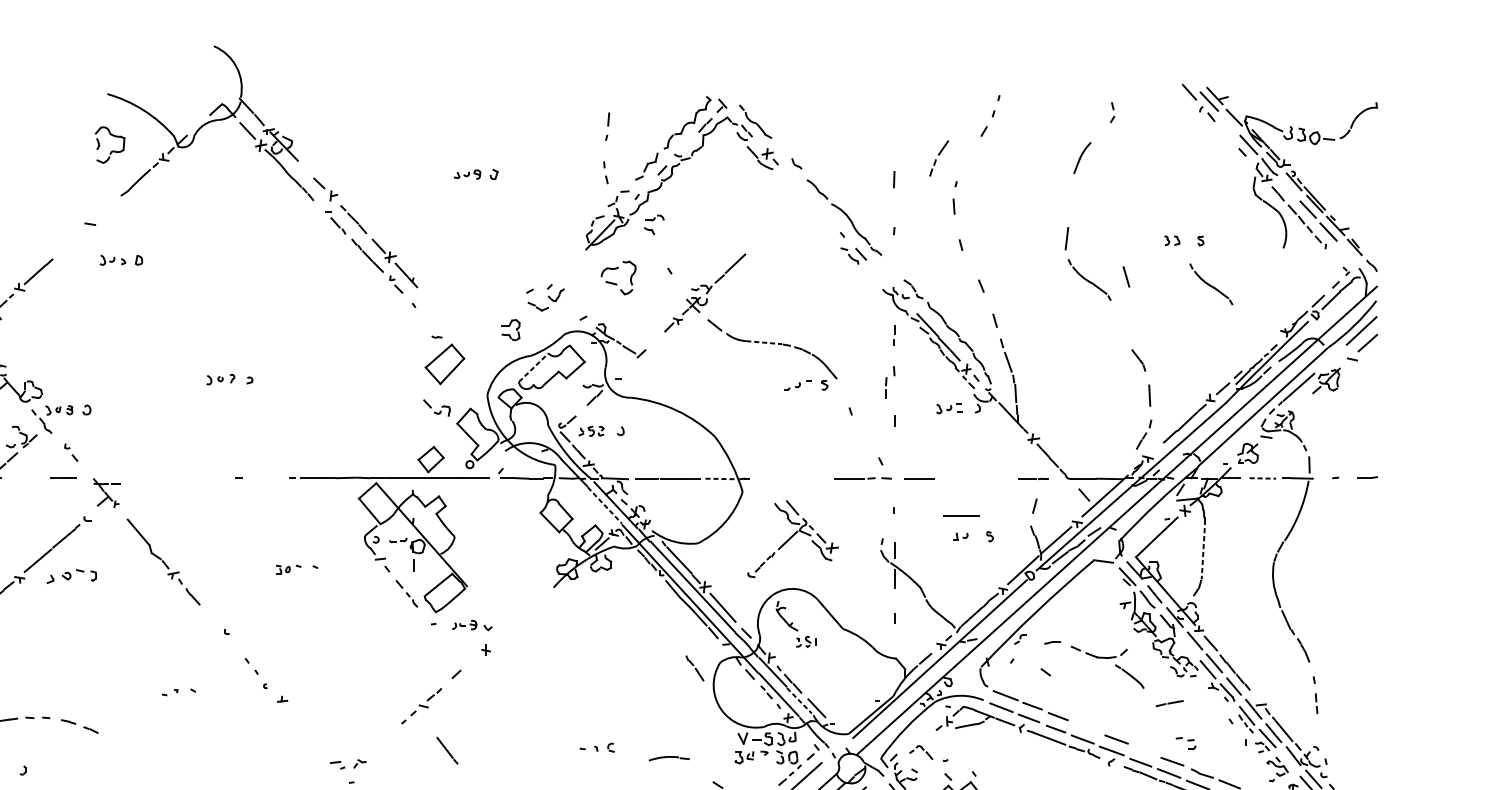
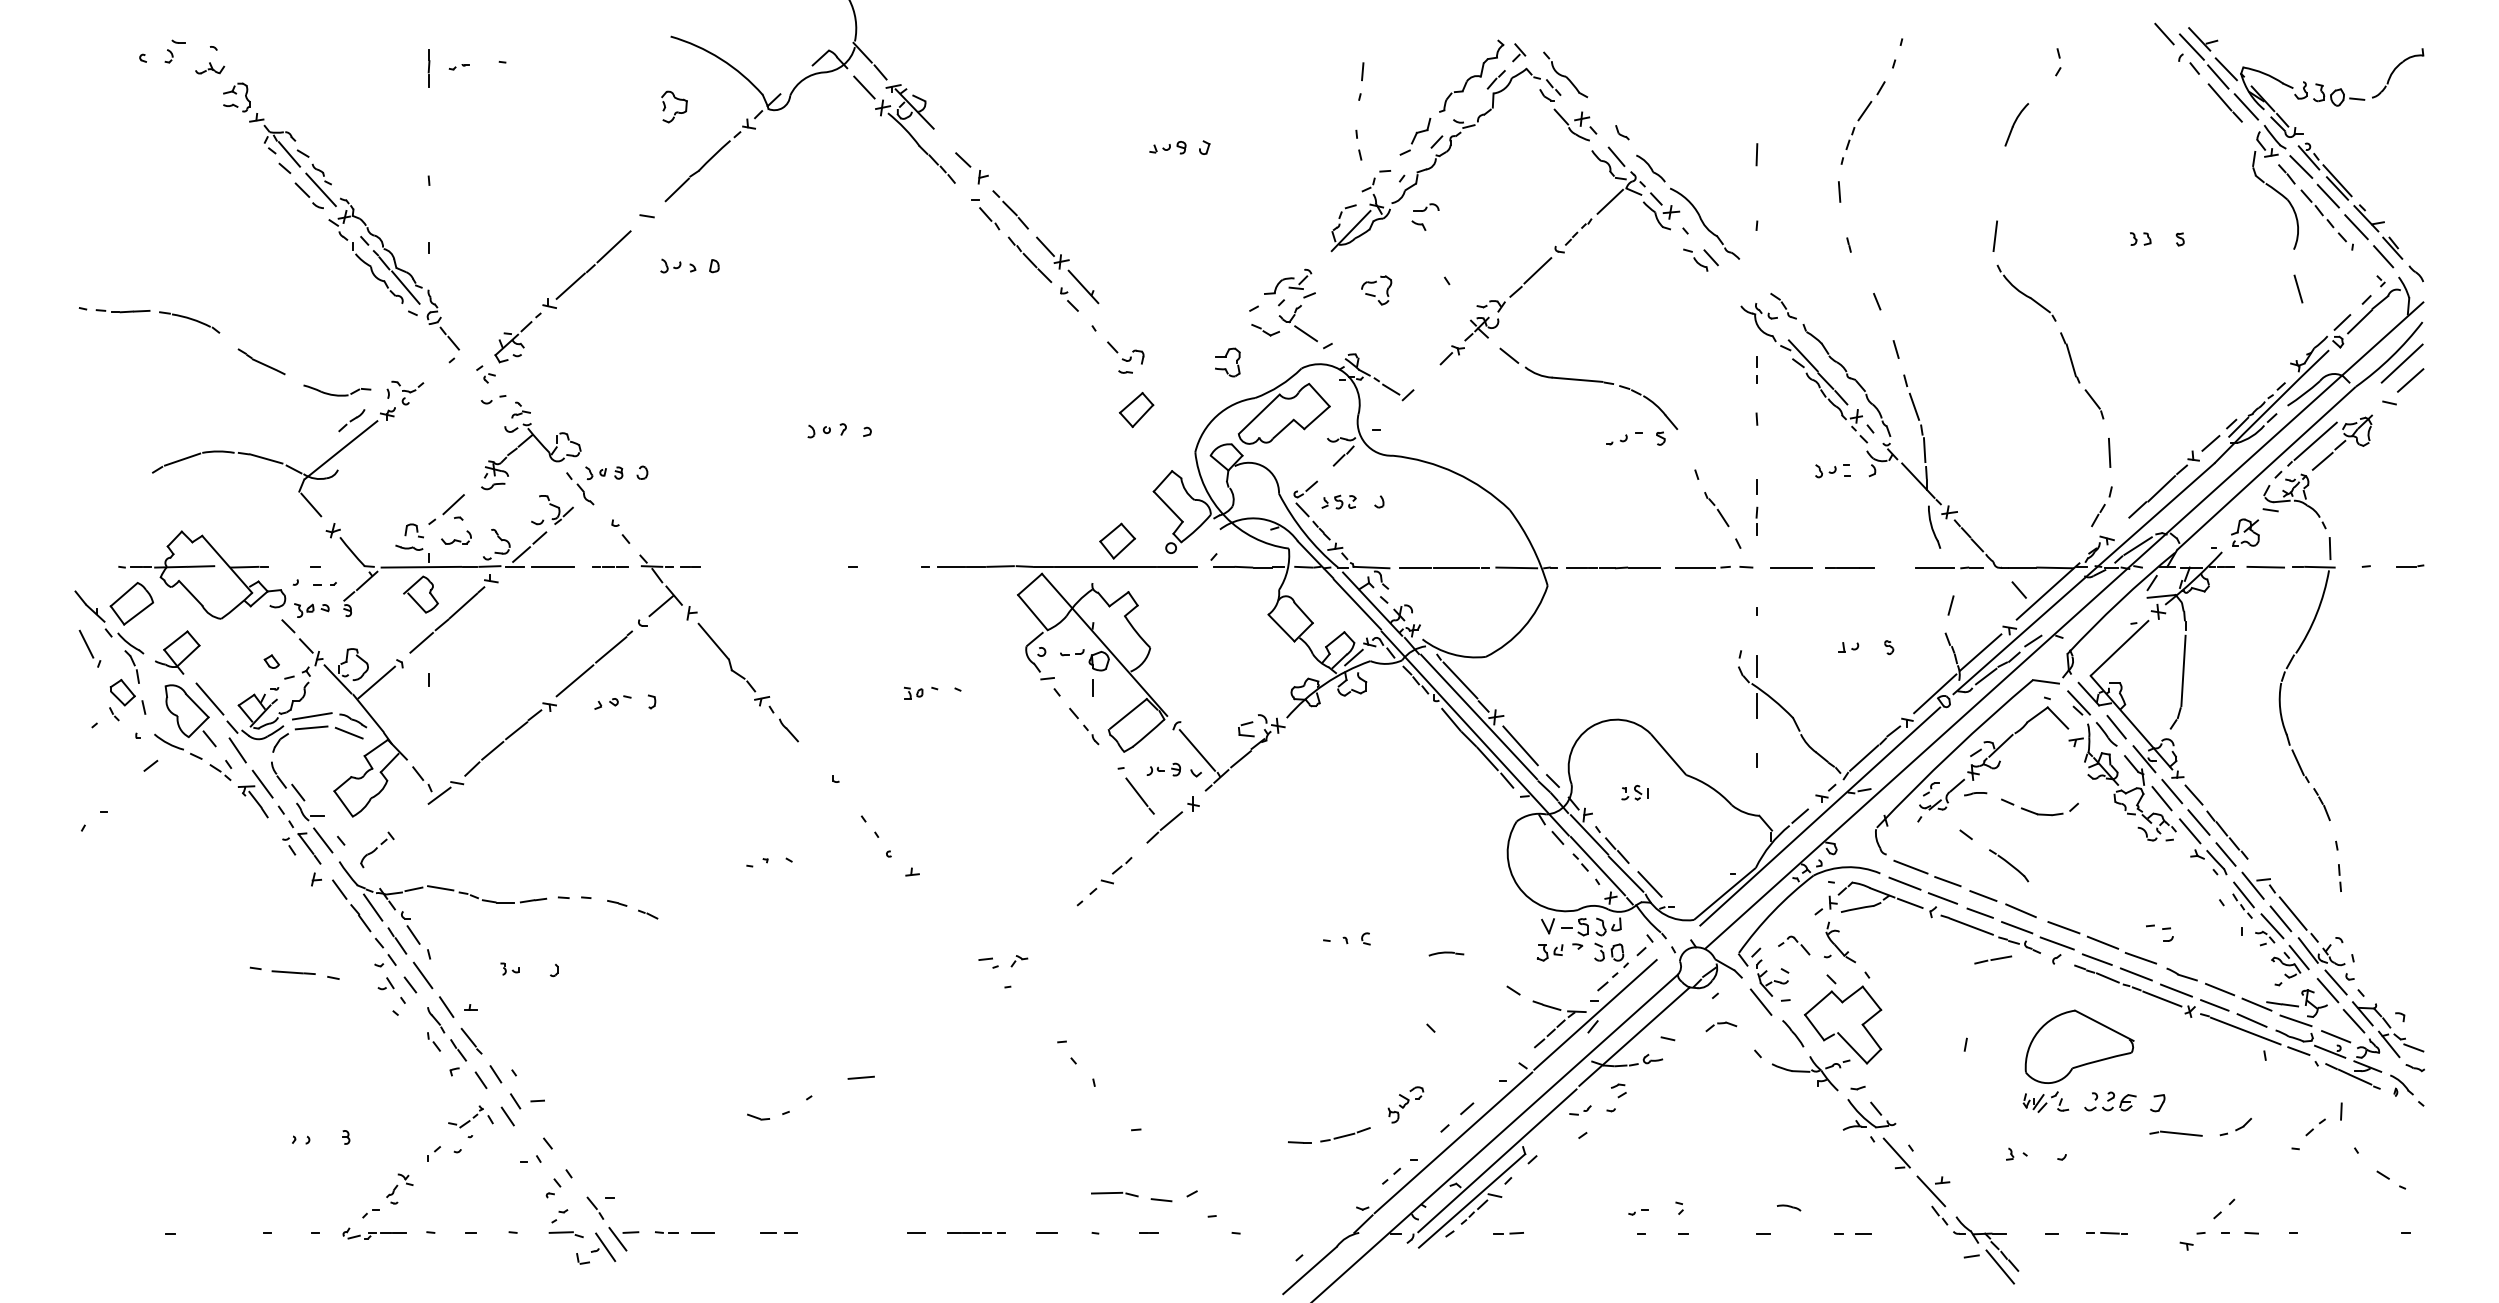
line: (1228, 122) -> (2218, 76), added
line: (1229, 138) -> (2219, 97), added
part: (110, 144) -> (674, 106), size x0.62
part: (938, 158) -> (1858, 125), moved
line: (1288, 188) -> (2301, 166), added
line: (111, 204) -> (676, 189), added
line: (65, 246) -> (613, 246), added
line: (1348, 253) -> (2383, 256), added
part: (555, 272) -> (1289, 283), added
line: (1126, 276) -> (2298, 288), moved
part: (618, 278) -> (1376, 290), size x0.62
part: (1211, 283) -> (2194, 298), removed
line: (567, 309) -> (1306, 333), added
part: (1121, 326) -> (2070, 357), added
line: (764, 342) -> (1578, 379), dashed -> solid
part: (444, 364) -> (1136, 410), size x0.62
line: (533, 367) -> (1259, 413), dashed -> solid
part: (885, 387) -> (1756, 520), moved
line: (1303, 401) -> (2322, 460), added
part: (435, 412) -> (1123, 358), moved
part: (1022, 448) -> (1934, 526), added
line: (1169, 462) -> (2137, 545), added
line: (21, 477) -> (552, 566), added
line: (720, 478) -> (1517, 567), dashed -> solid
part: (790, 478) -> (1613, 567), added
part: (1033, 478) -> (1949, 567), size x1.67
line: (1263, 478) -> (2266, 567), dashed -> solid
part: (106, 493) -> (669, 587), size x1.67
line: (604, 505) -> (1357, 604), dashed -> solid
line: (961, 516) -> (1849, 567), moved
part: (793, 538) -> (1617, 199), moved
line: (1203, 553) -> (2183, 671), dashed -> solid
part: (65, 576) -> (612, 702), size x0.71
part: (1066, 613) -> (1994, 753), added
part: (786, 616) -> (1840, 942), moved
part: (517, 618) -> (1237, 760), added
line: (1187, 645) -> (2161, 798), added
line: (469, 661) -> (1170, 820), added
part: (694, 668) -> (1716, 509), moved
part: (1130, 676) -> (2009, 865), moved
line: (799, 701) -> (1626, 874), dashed -> solid
line: (1169, 703) -> (1993, 959), moved
line: (1085, 727) -> (2020, 910), added
line: (446, 750) -> (1139, 795), moved
line: (1144, 750) -> (2102, 942), added
part: (669, 758) -> (1446, 953), size x0.62
line: (1286, 761) -> (2298, 957), added

